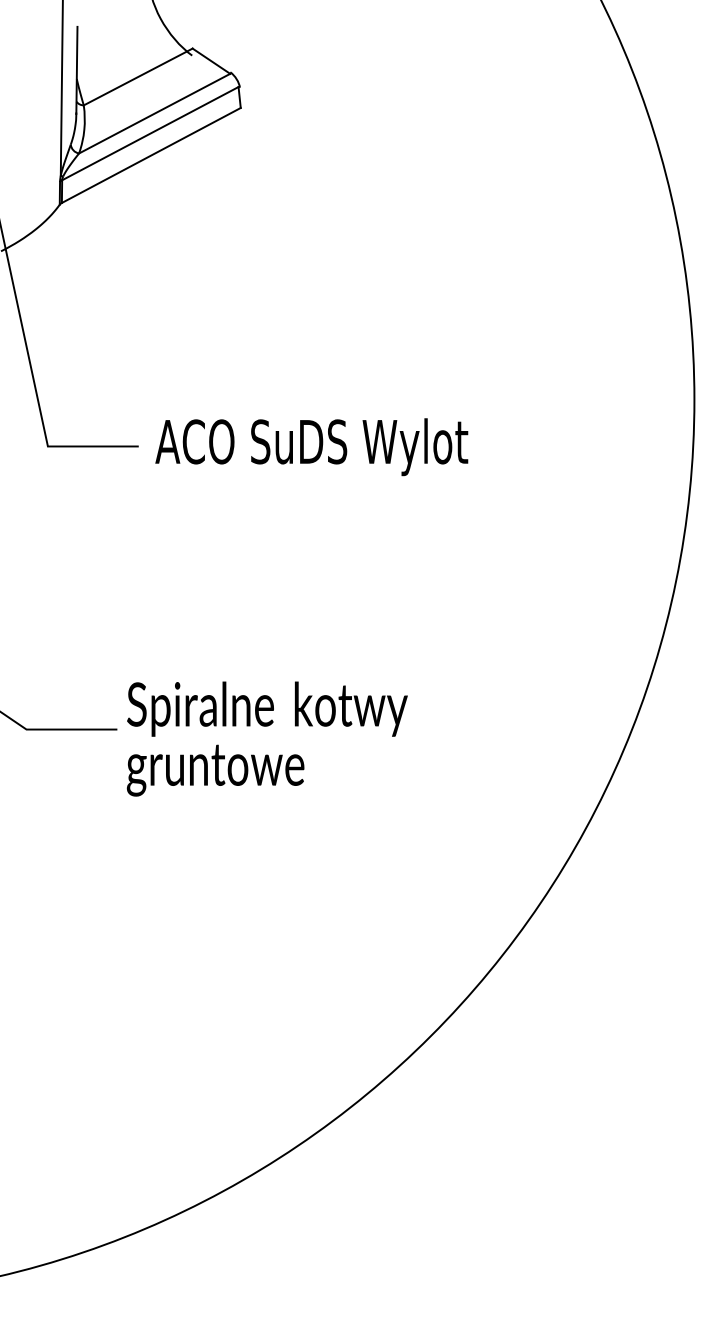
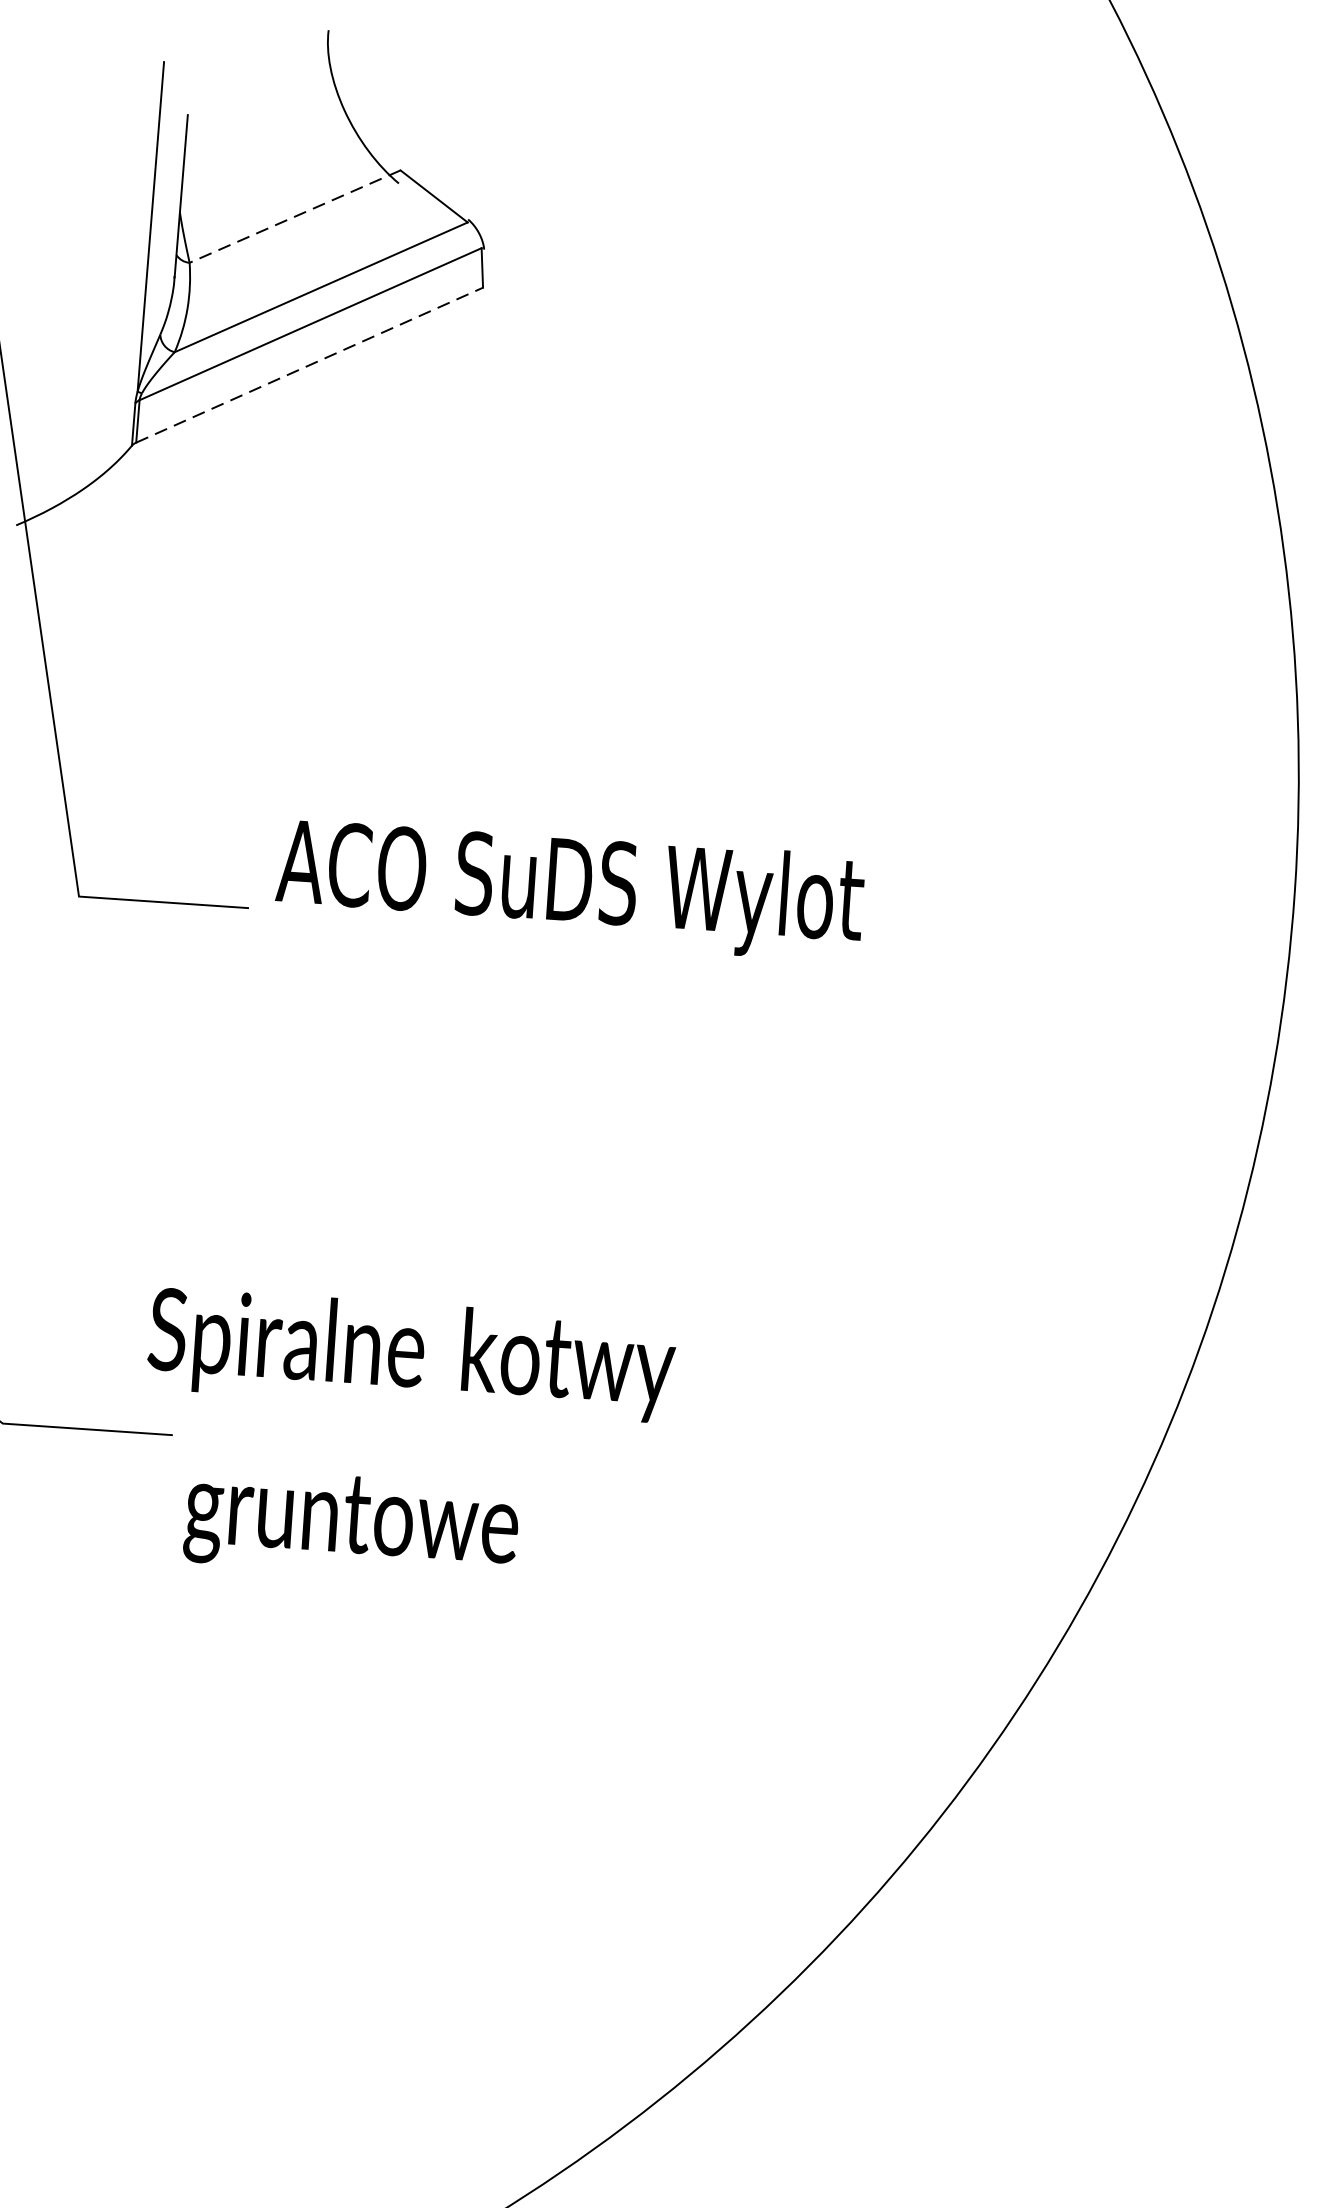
line: (137, 77) -> (293, 217), solid -> dashed
line: (151, 155) -> (309, 365), solid -> dashed
text: (311, 447) -> (569, 890), moved
text: (267, 708) -> (411, 1353), moved

